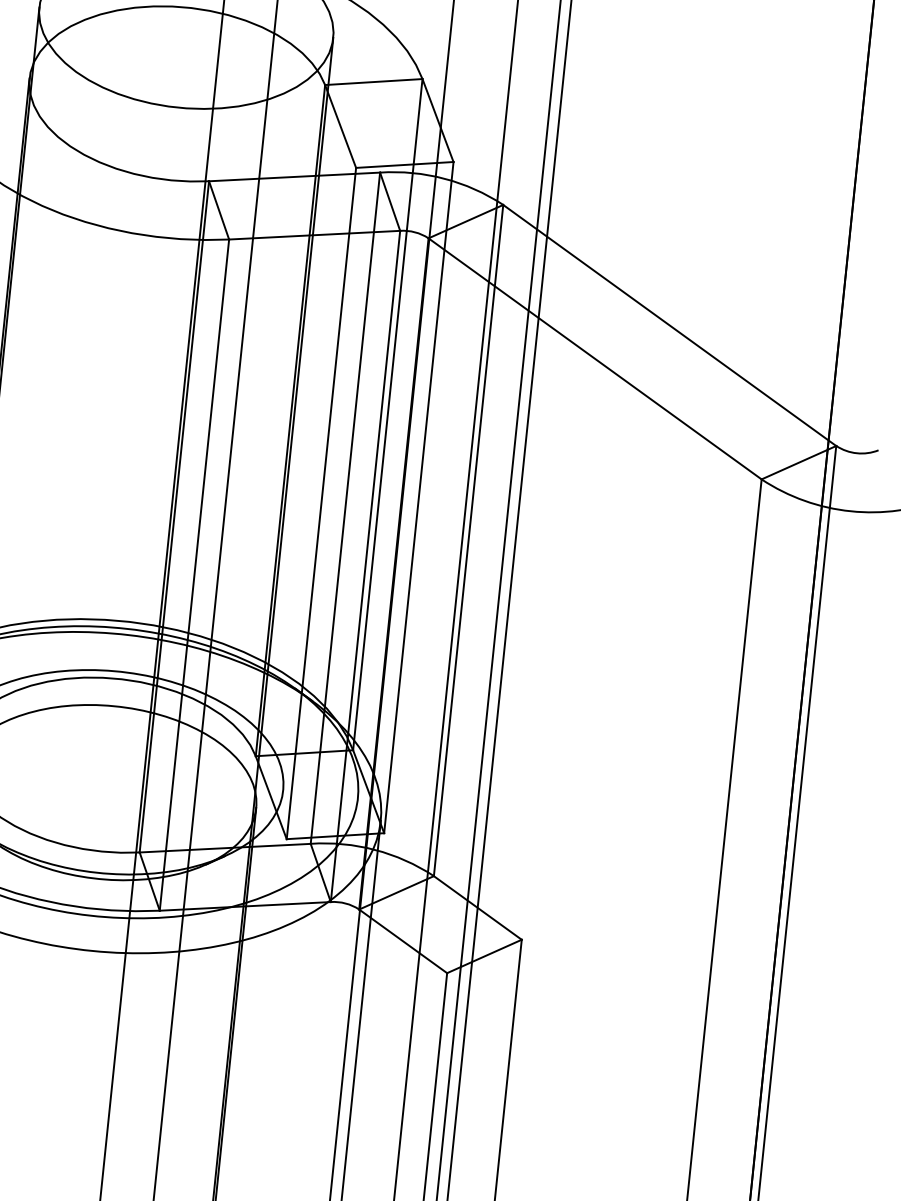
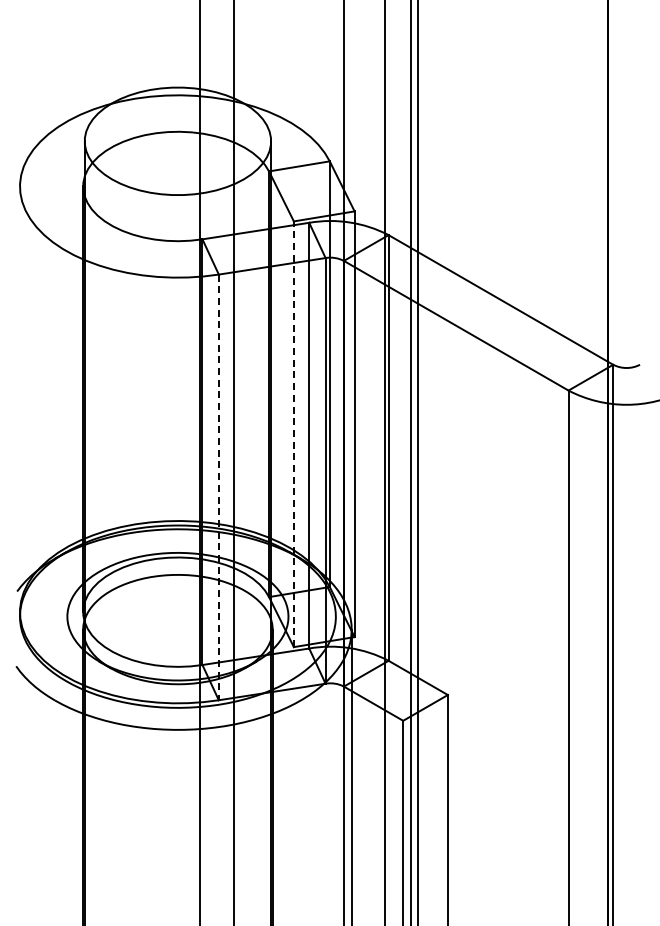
line: (320, 503) -> (293, 434), solid -> dashed
line: (193, 575) -> (218, 487), solid -> dashed

